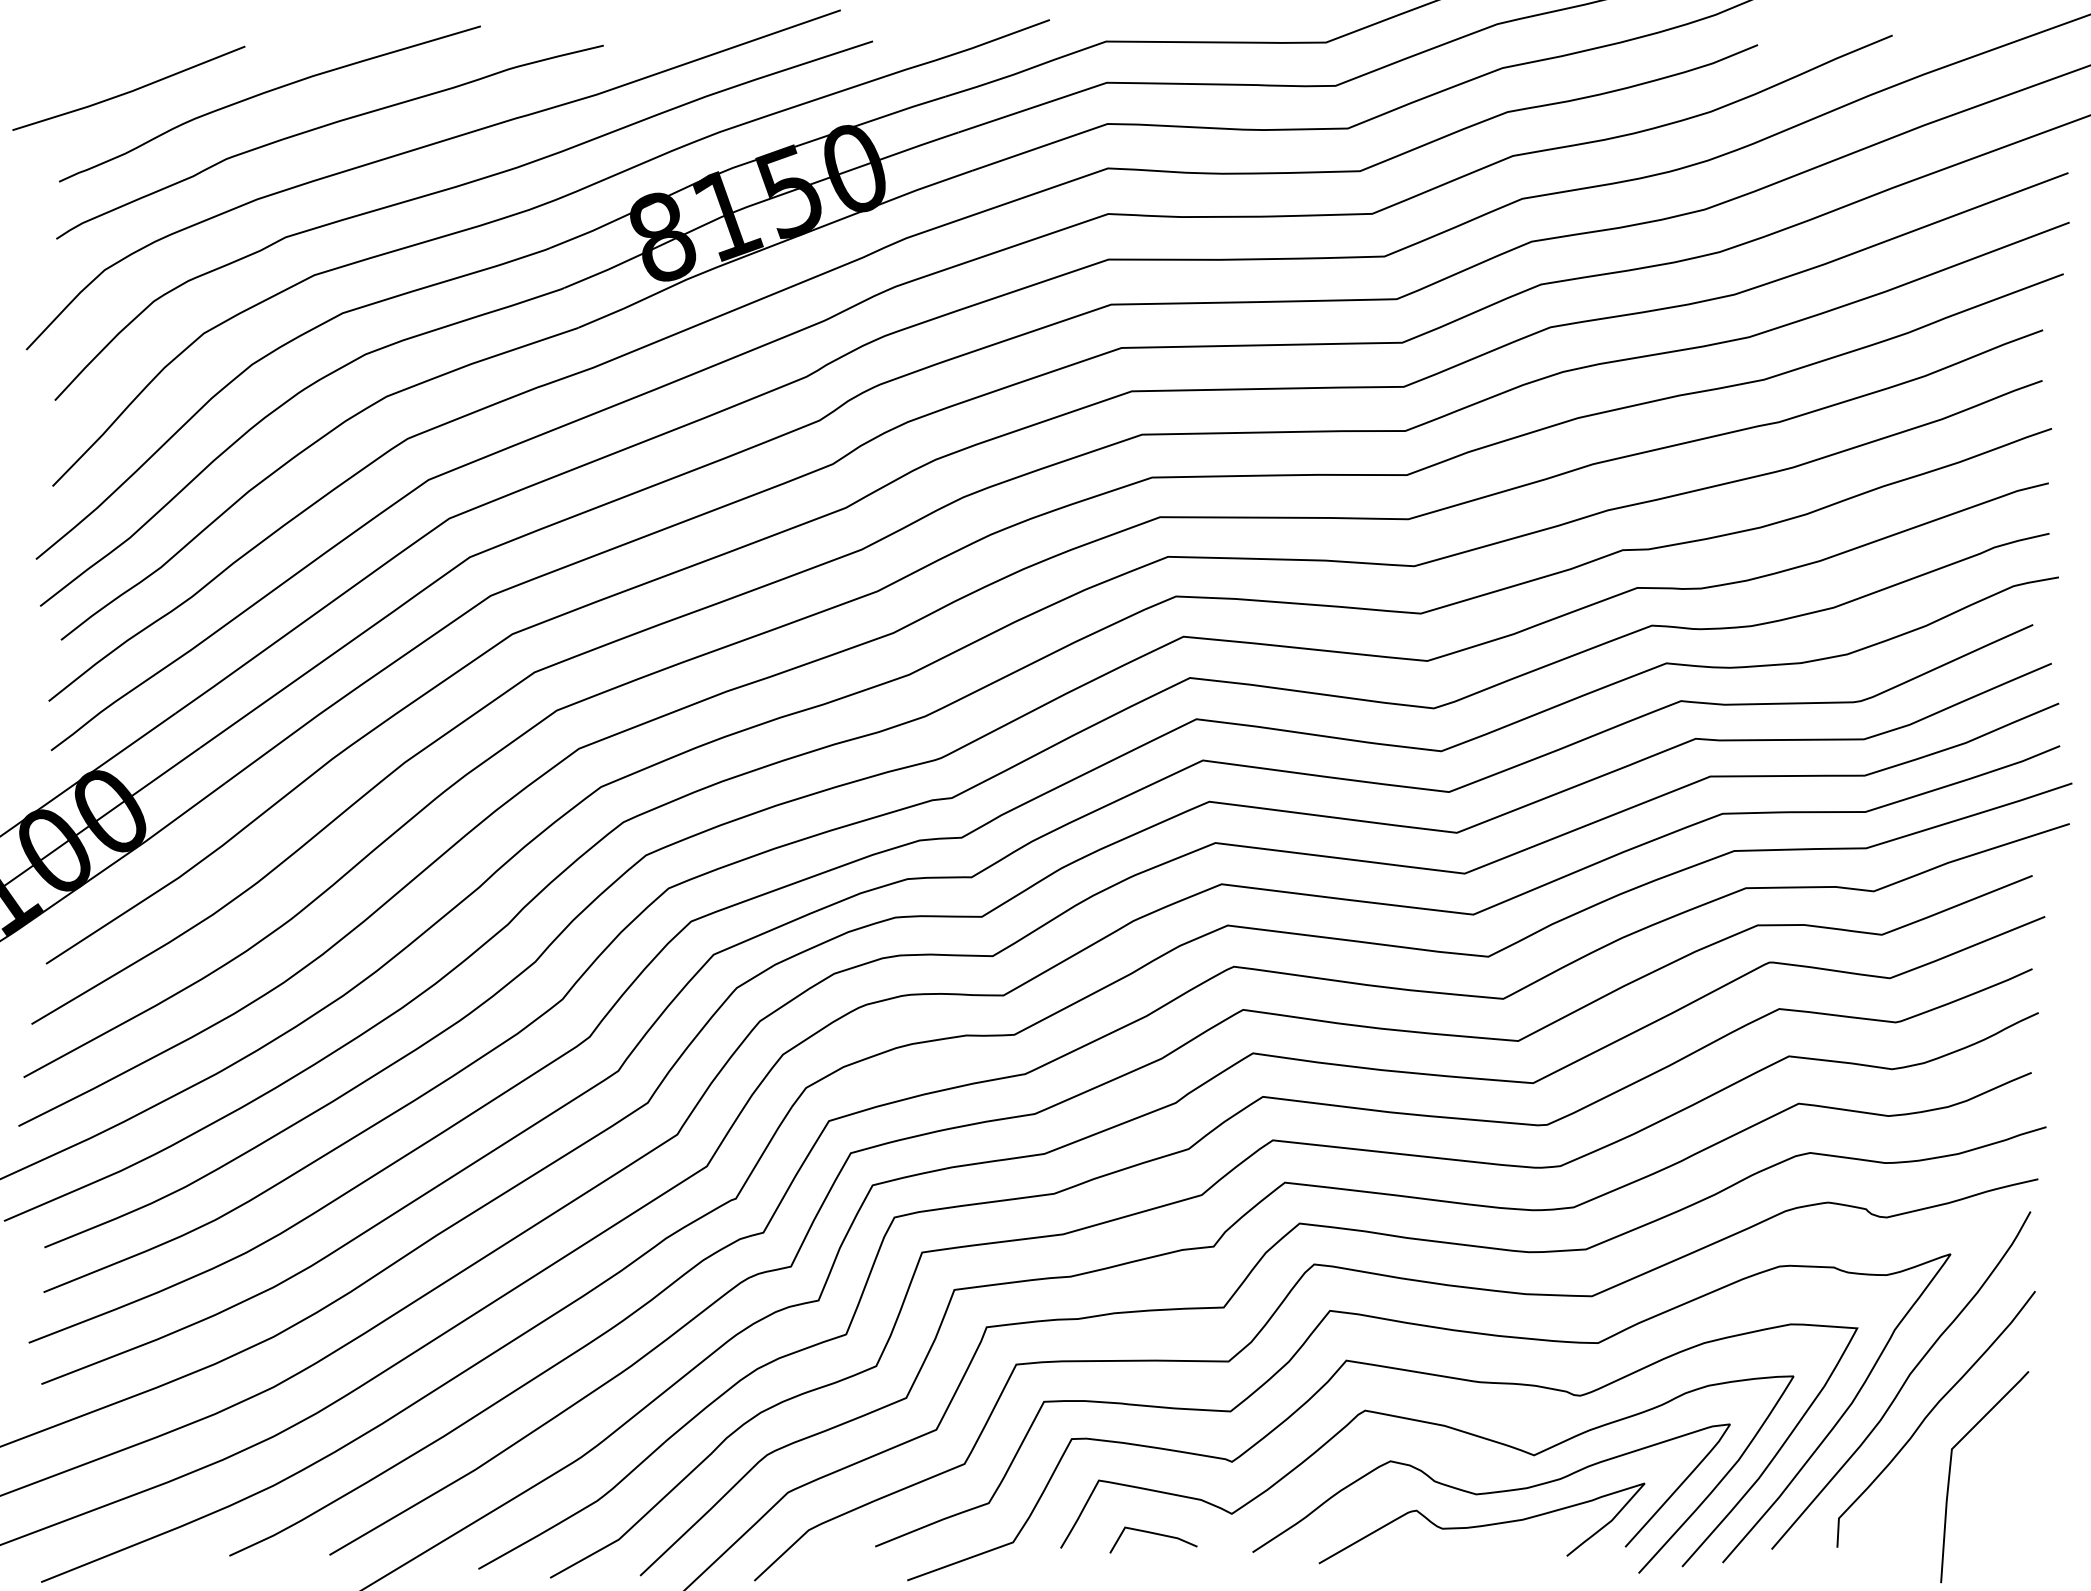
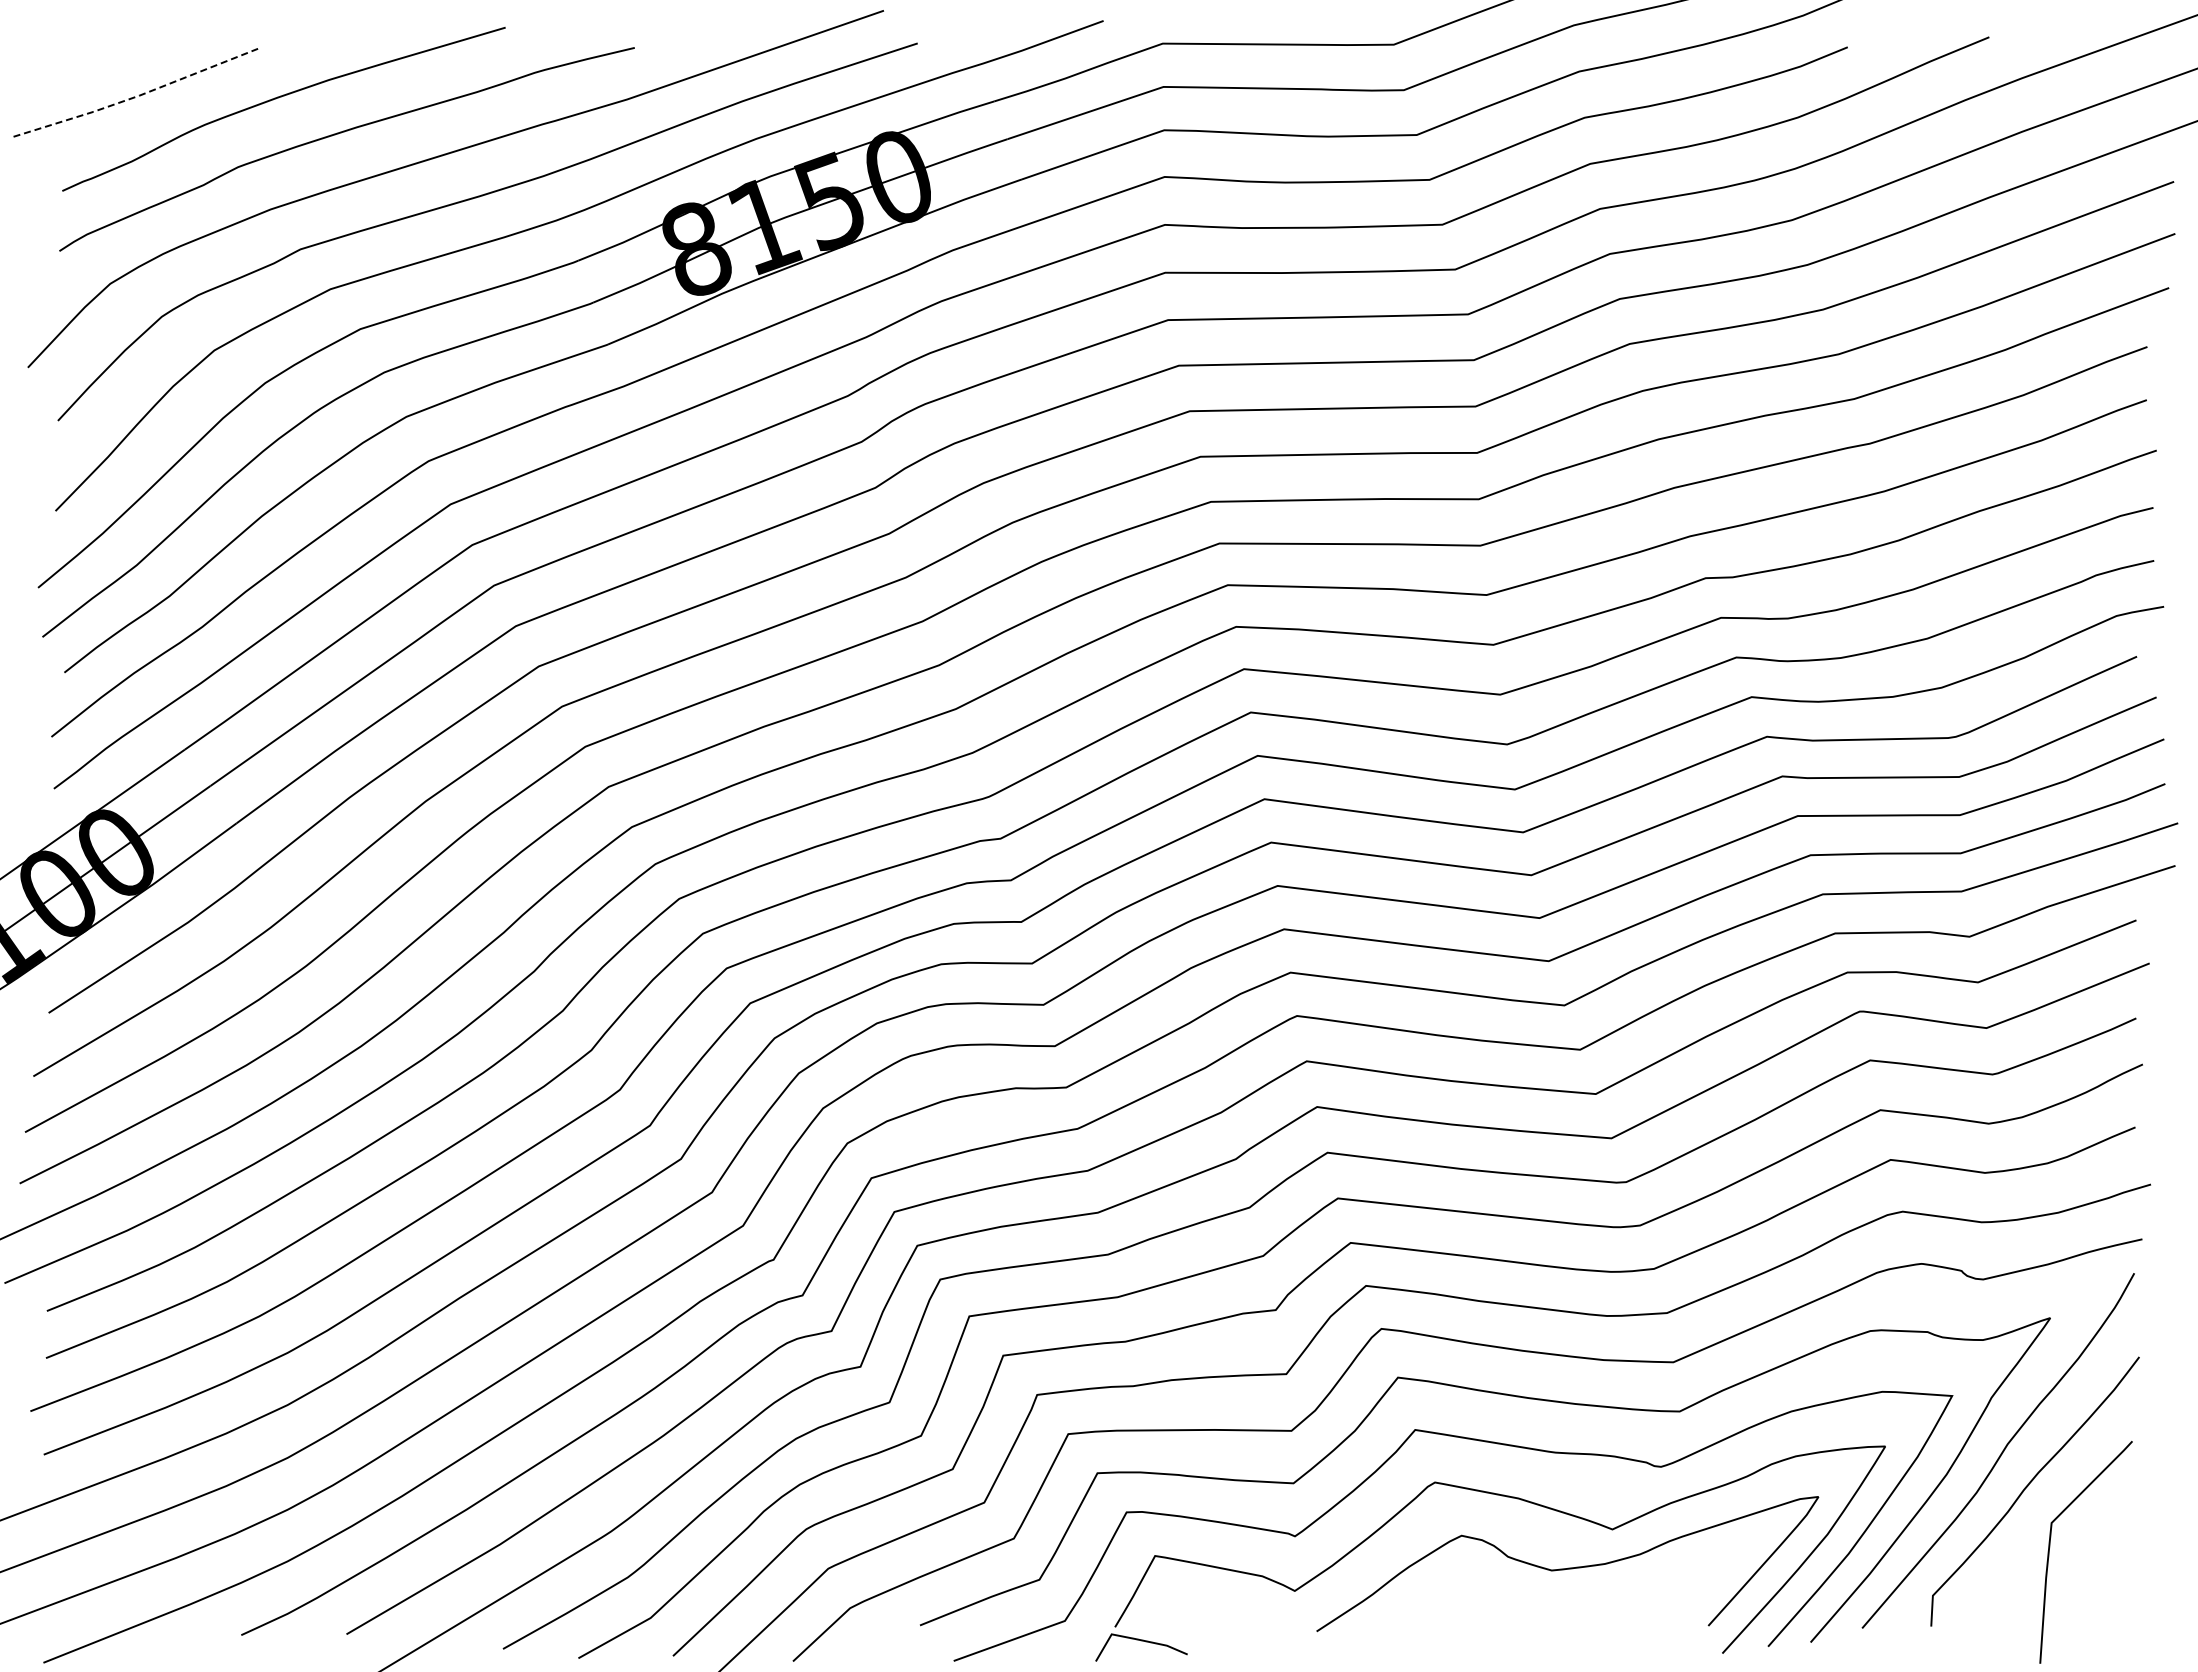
line: (129, 91) -> (136, 96), solid -> dashed
curve: (1481, 1524) -> (1557, 1602), removed
line: (1153, 1534) -> (1141, 1641), moved

